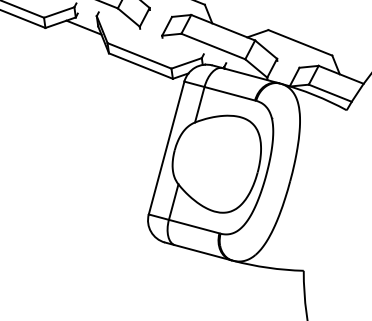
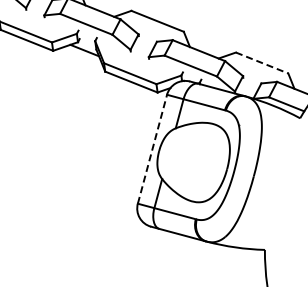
line: (300, 43) -> (262, 63), solid -> dashed
line: (166, 147) -> (152, 148), solid -> dashed

